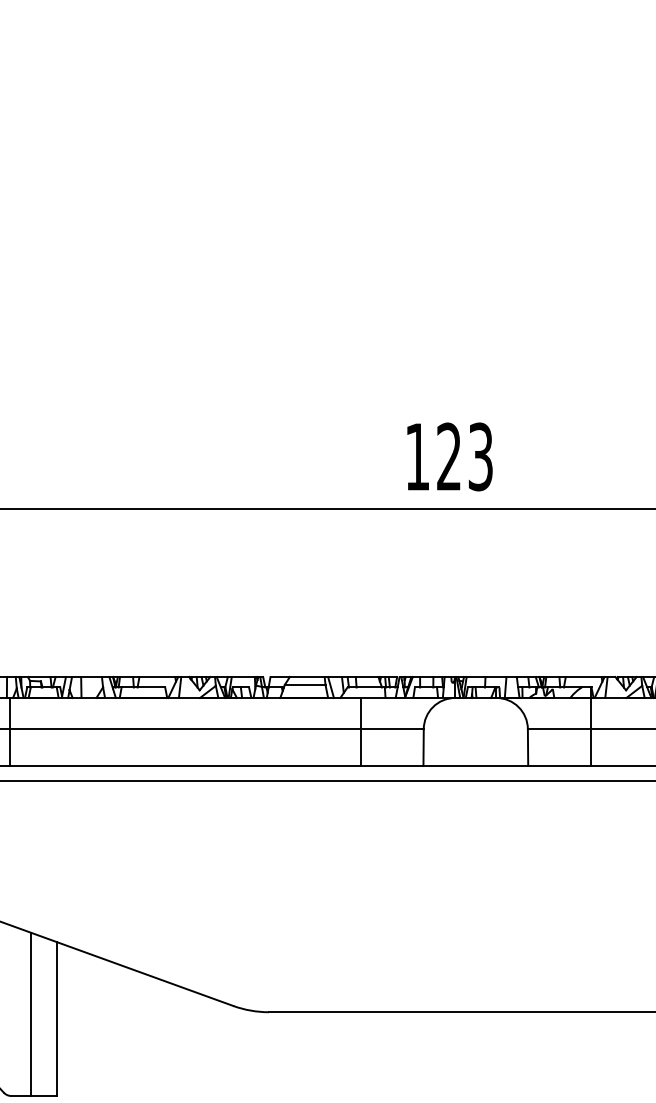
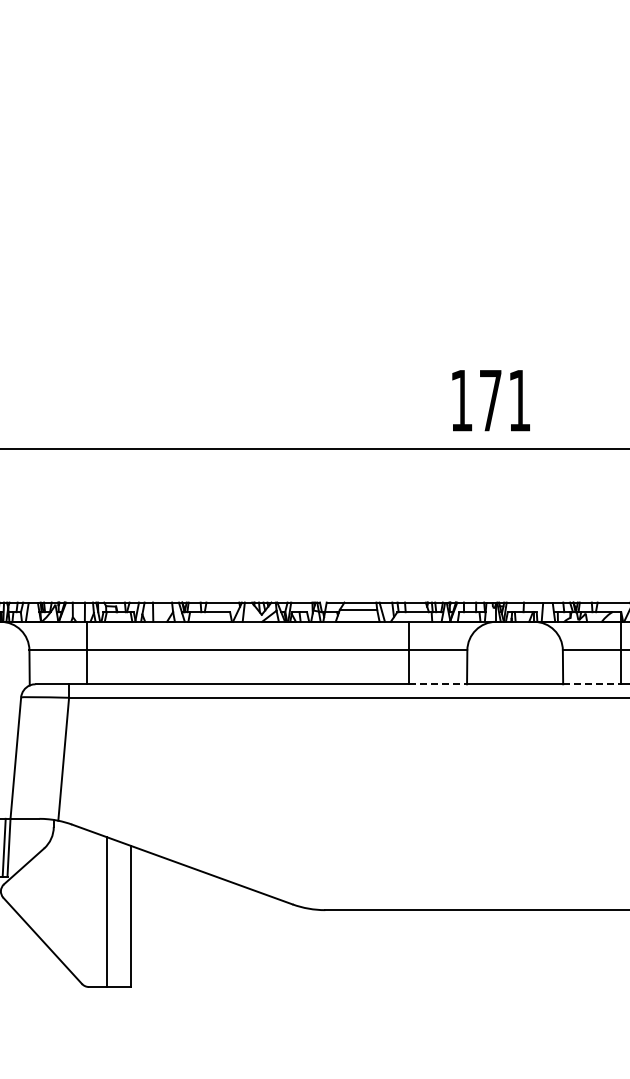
text: (464, 456) -> (504, 400), 123 -> 171
line: (392, 766) -> (438, 684), solid -> dashed
line: (559, 766) -> (591, 684), solid -> dashed

